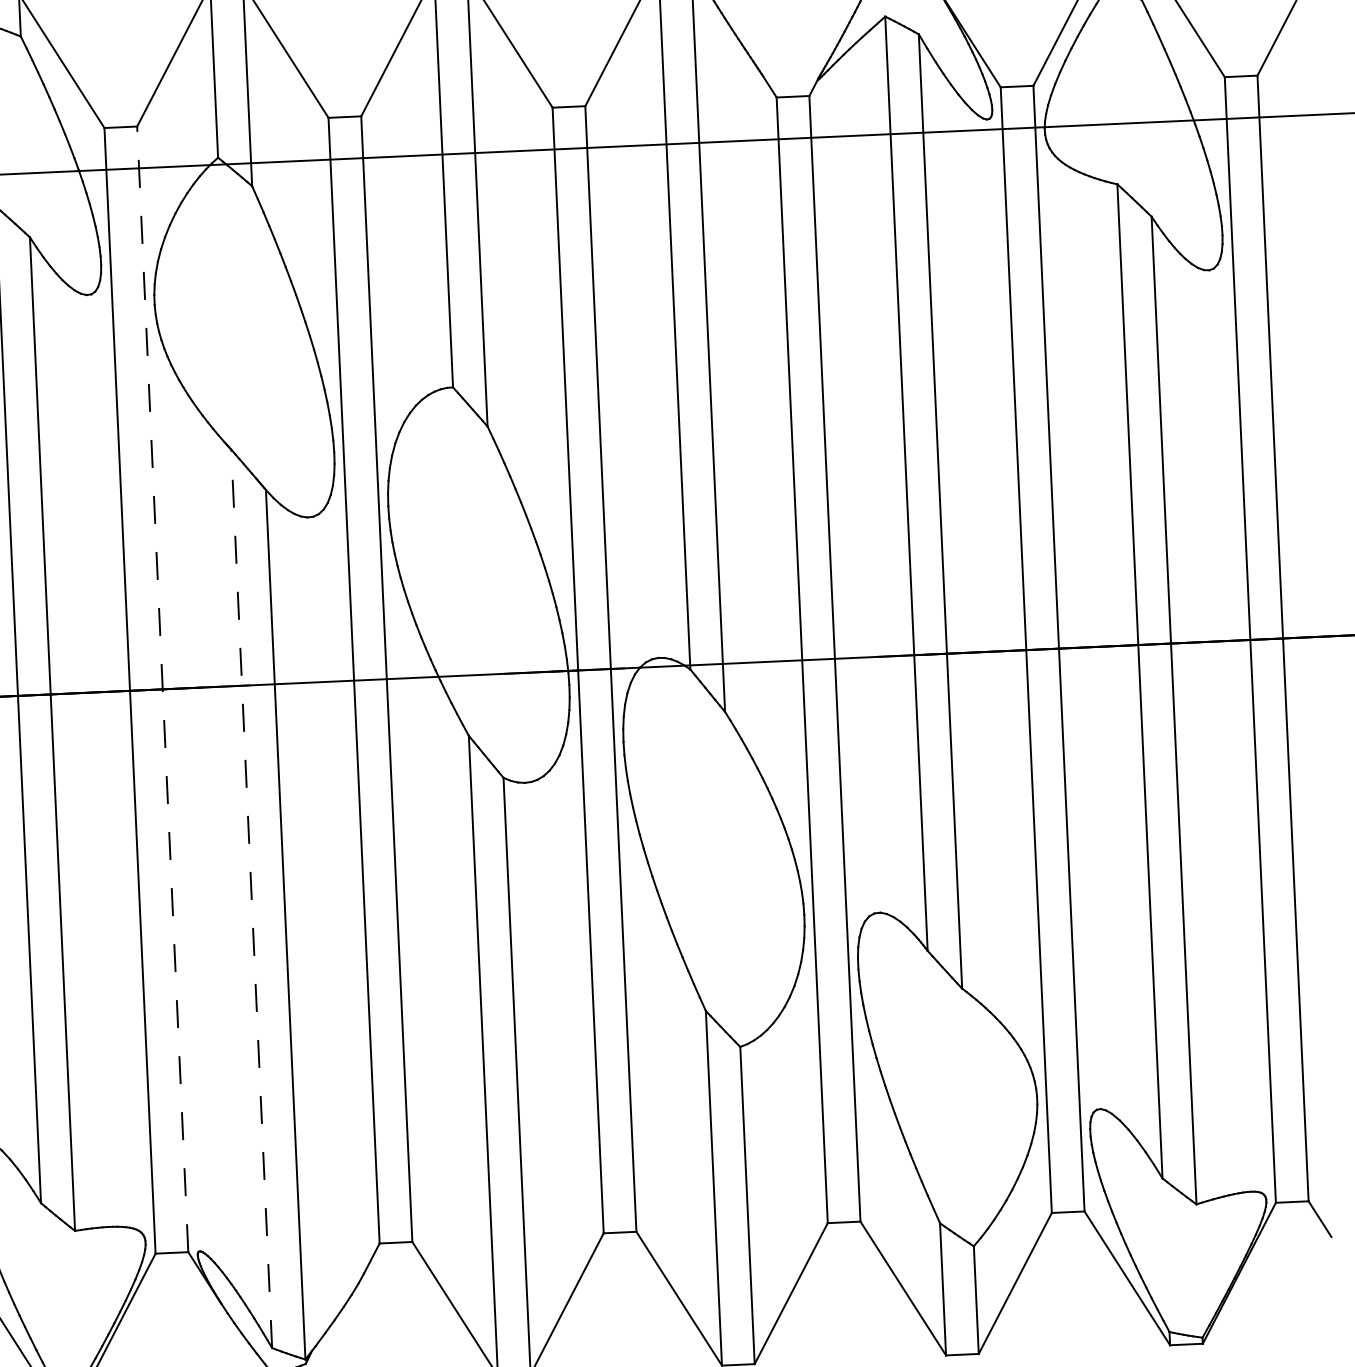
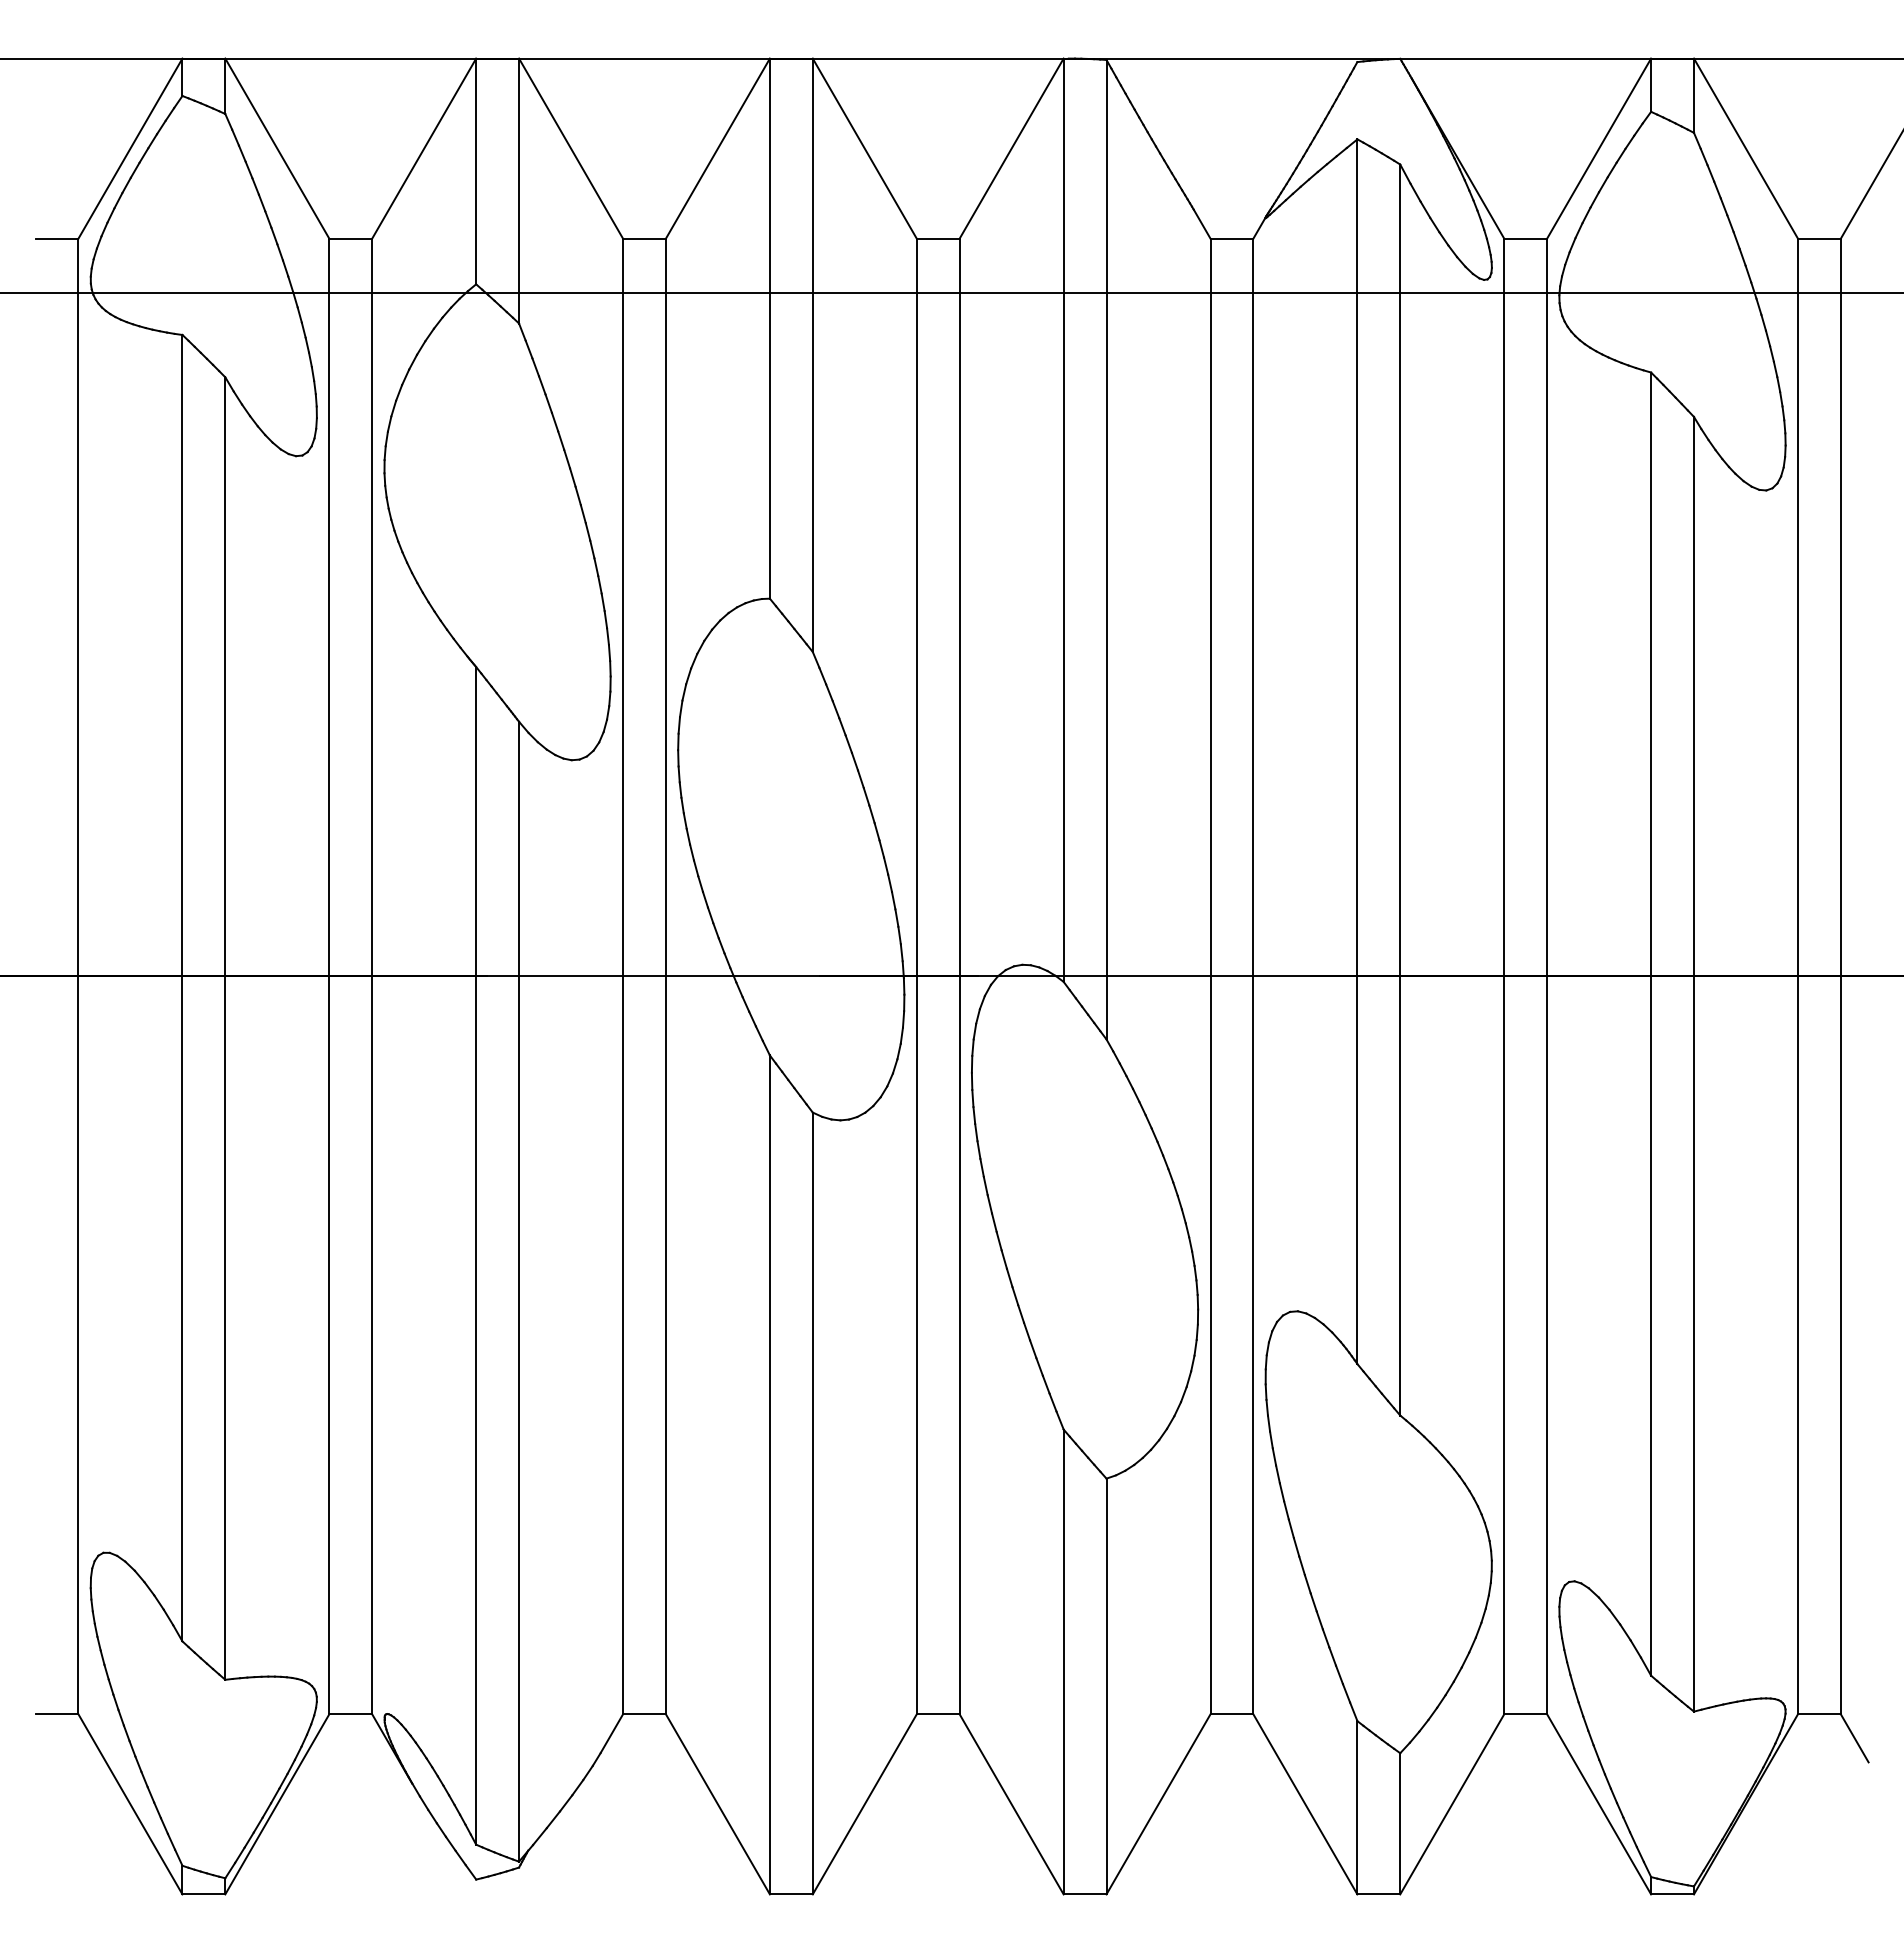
line: (162, 689) -> (372, 976), dashed -> solid
line: (251, 898) -> (476, 1255), dashed -> solid

